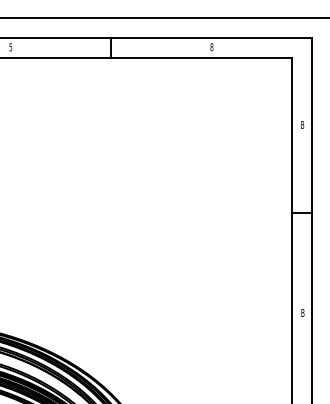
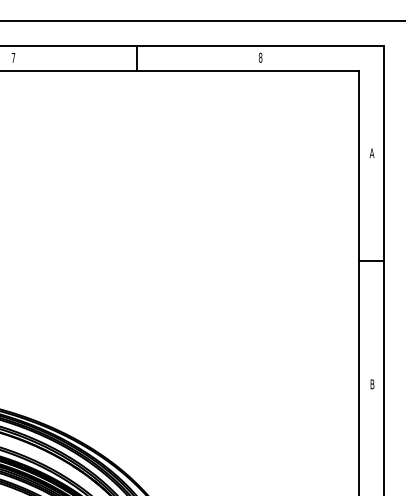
text: (10, 46) -> (13, 57), 5 -> 7
text: (302, 125) -> (371, 153), B -> A

